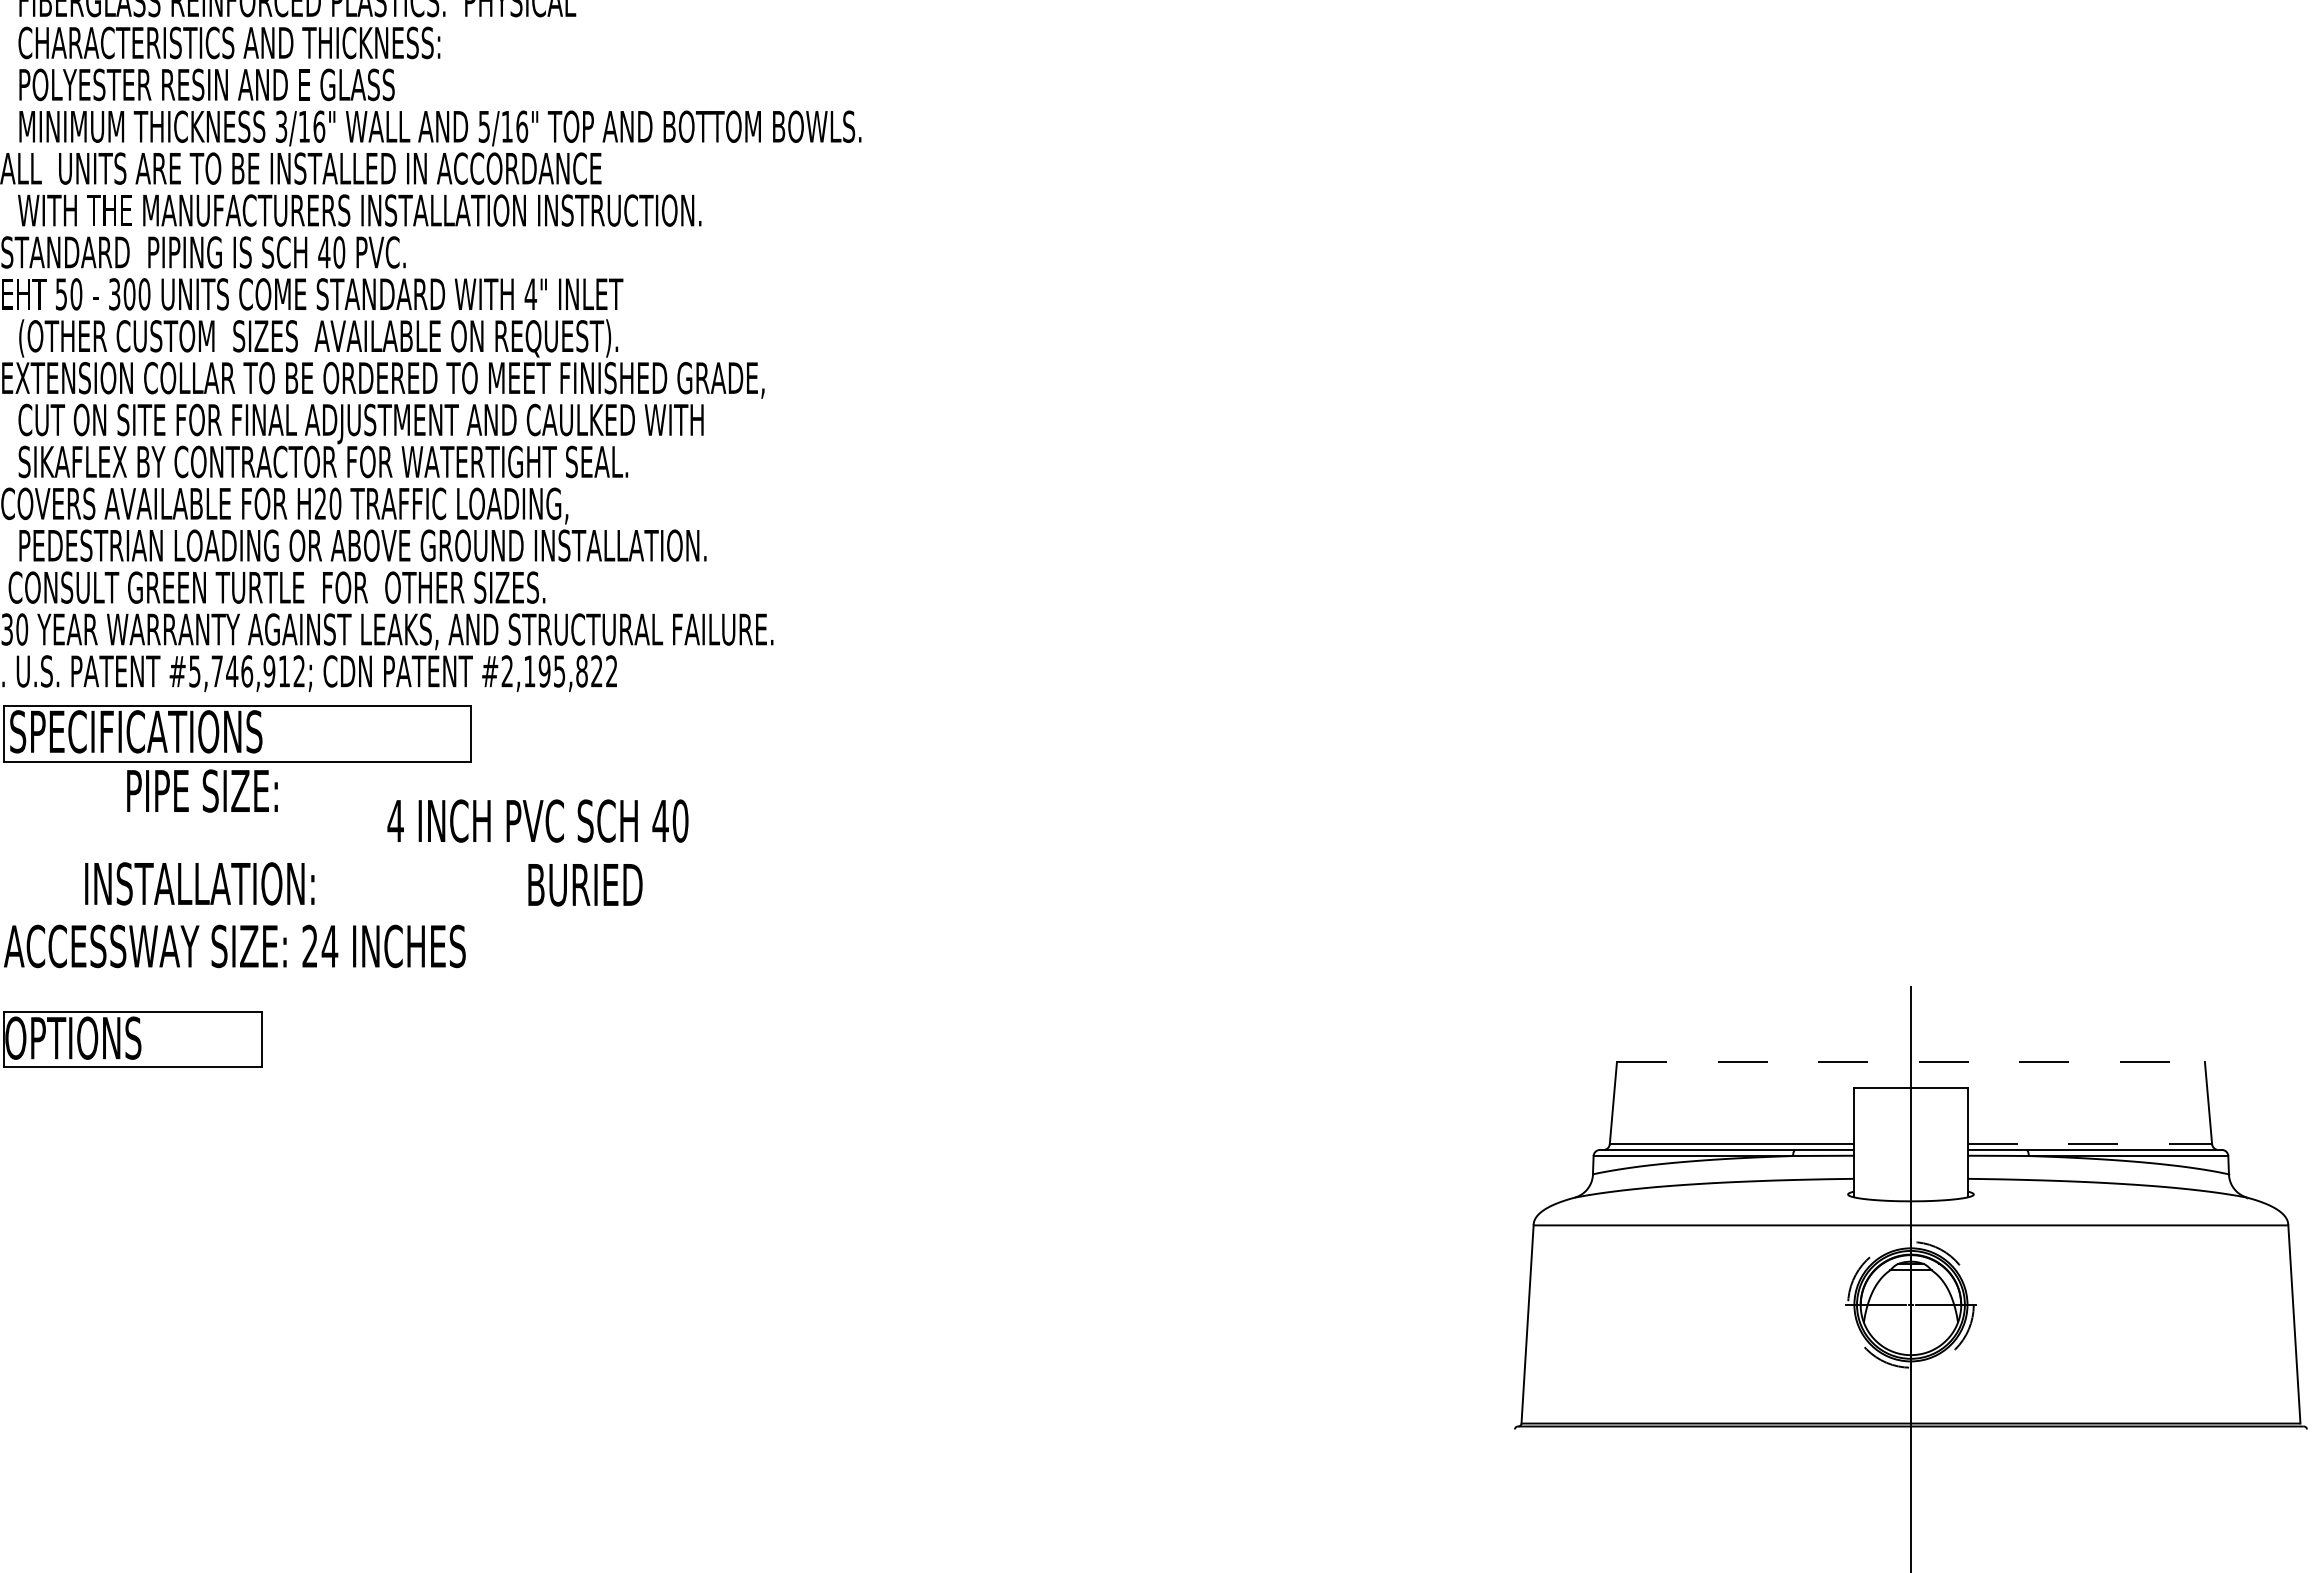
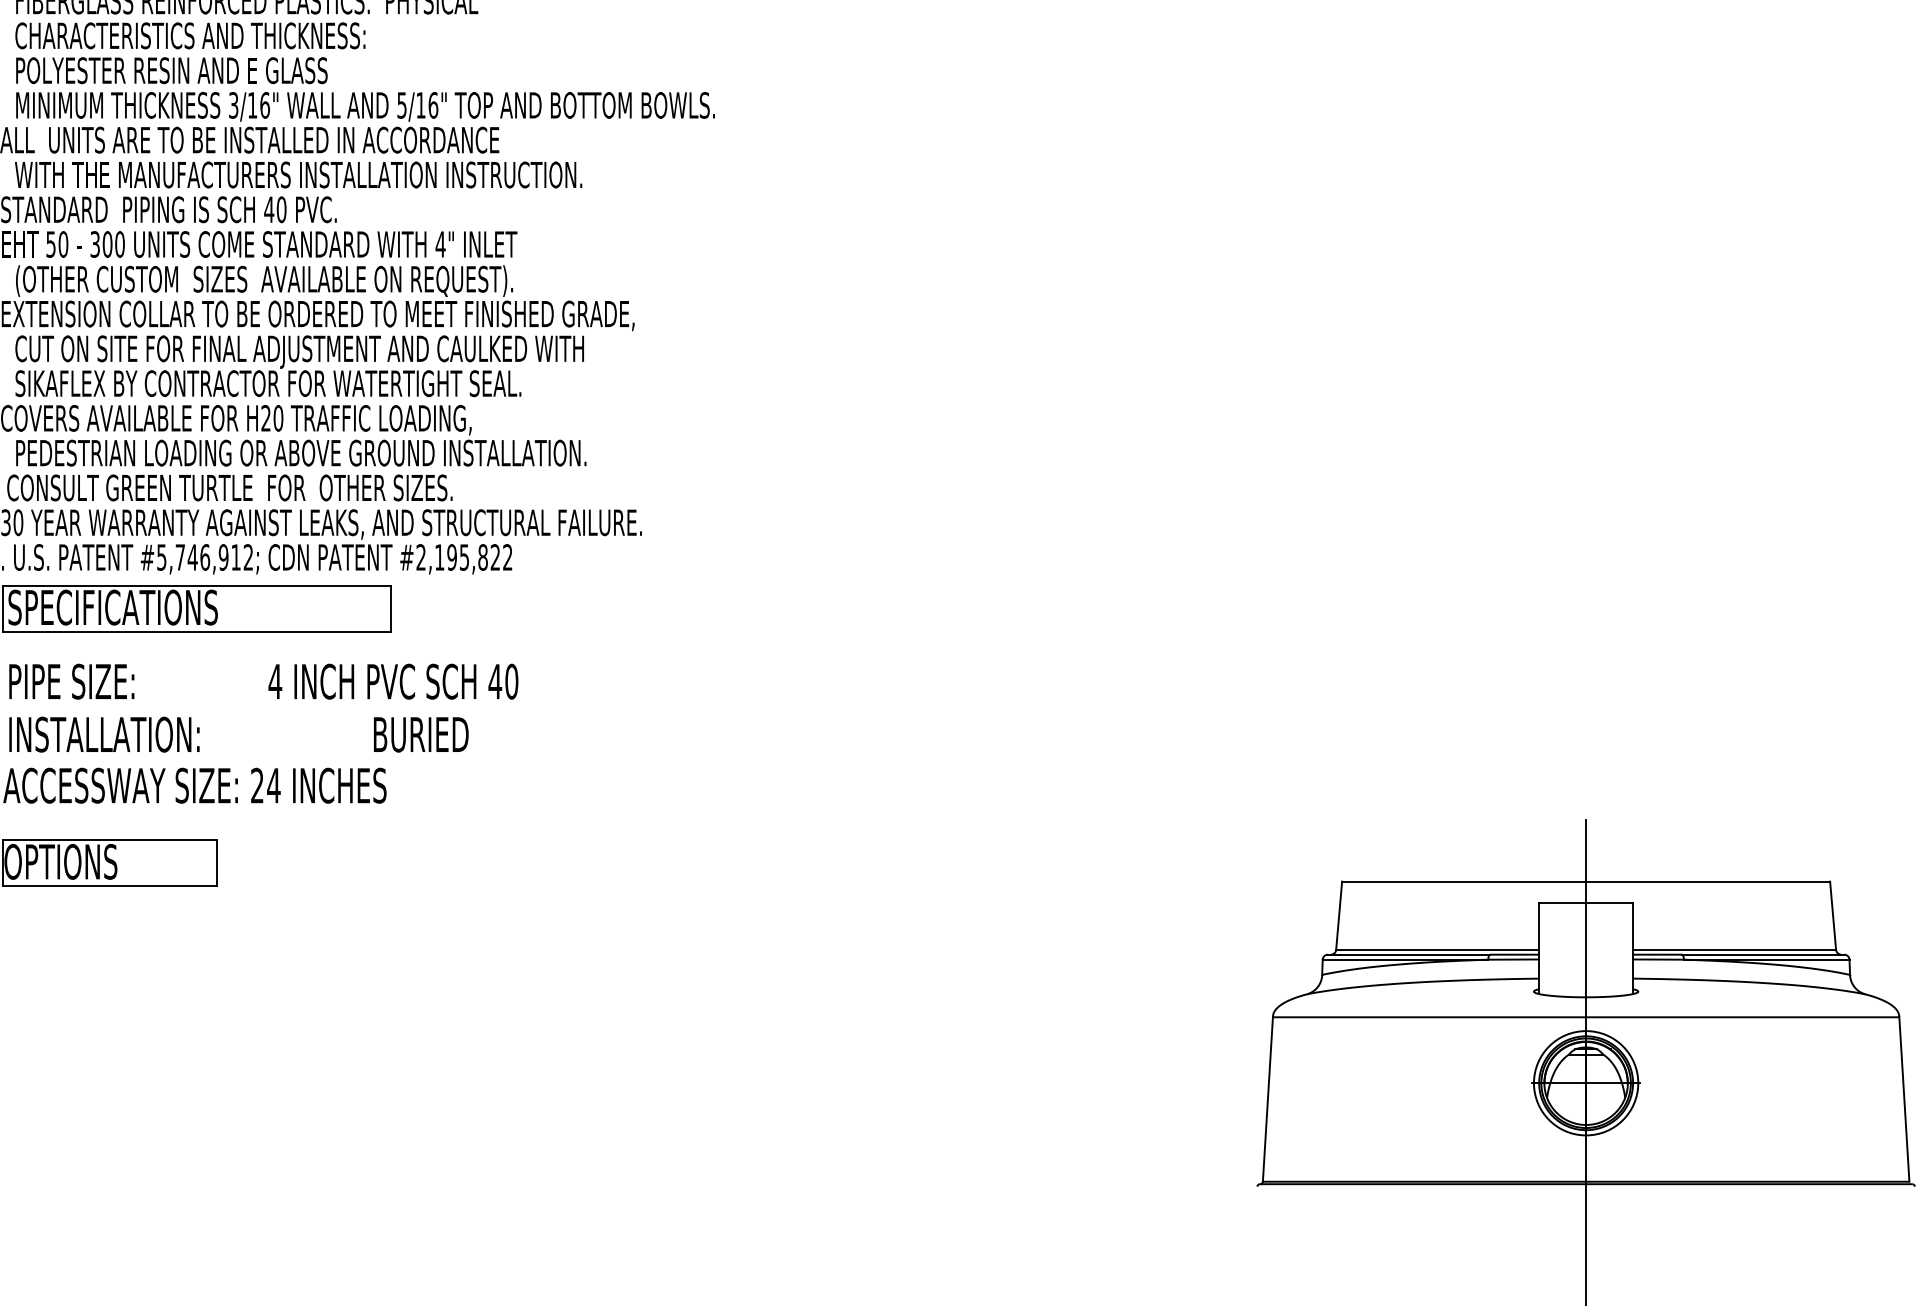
text: (202, 790) -> (71, 681), moved
text: (537, 820) -> (393, 681), moved
text: (199, 883) -> (104, 734), moved
text: (585, 885) -> (421, 735), moved
line: (1910, 1061) -> (1585, 881), dashed -> solid
line: (2090, 1144) -> (1735, 950), dashed -> solid
circle: (1910, 1304) -> (1585, 1082), dashed -> solid

